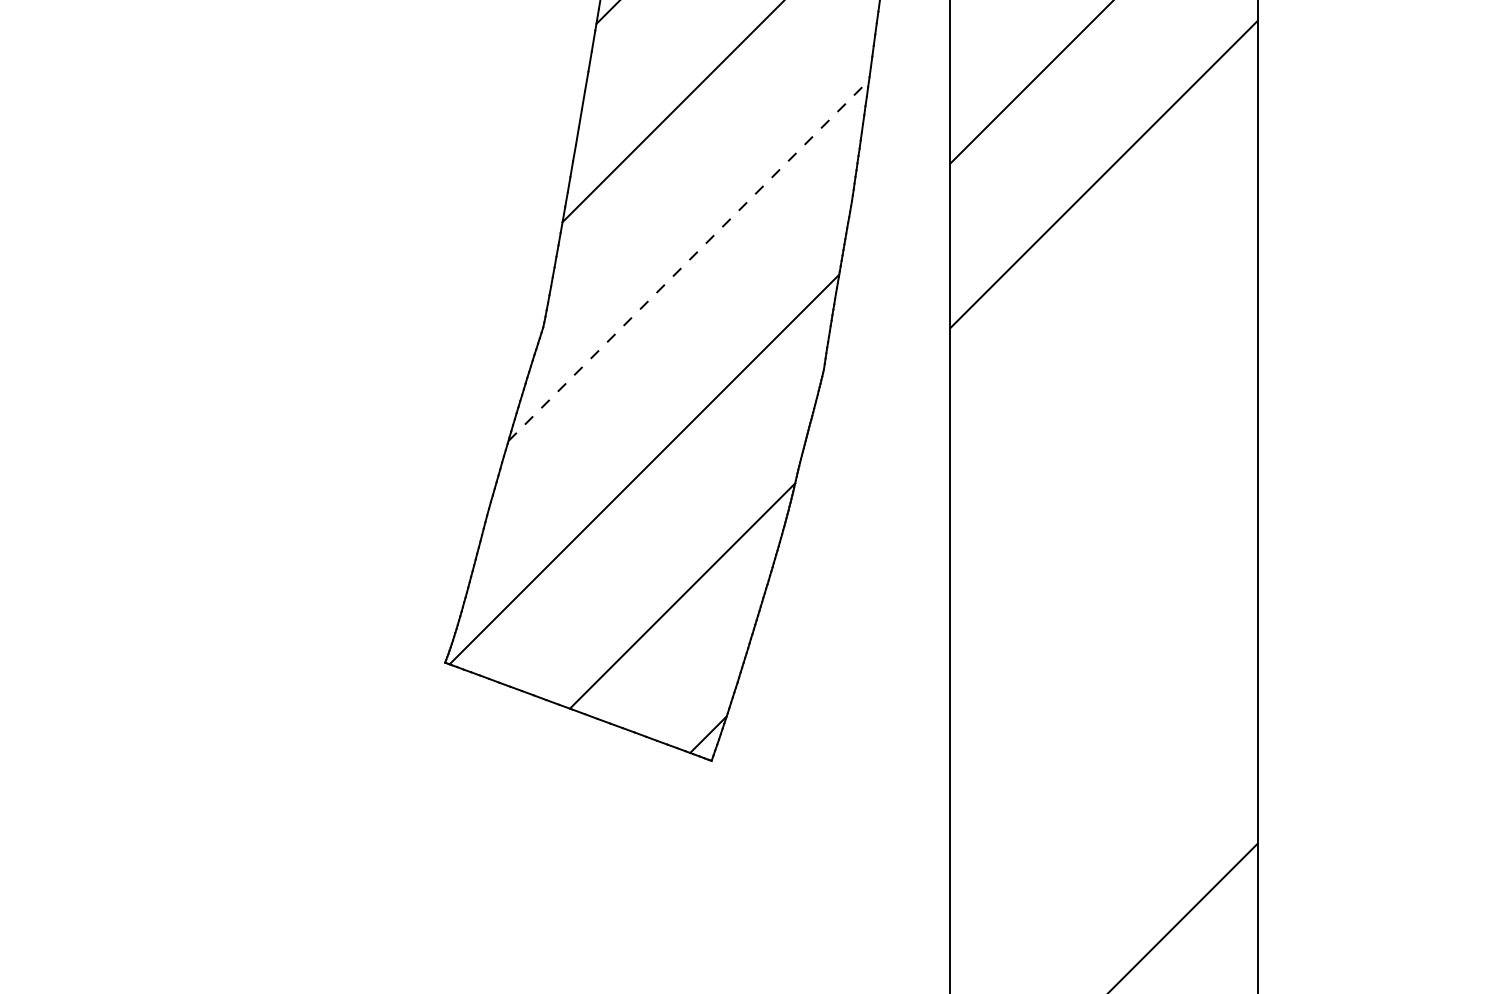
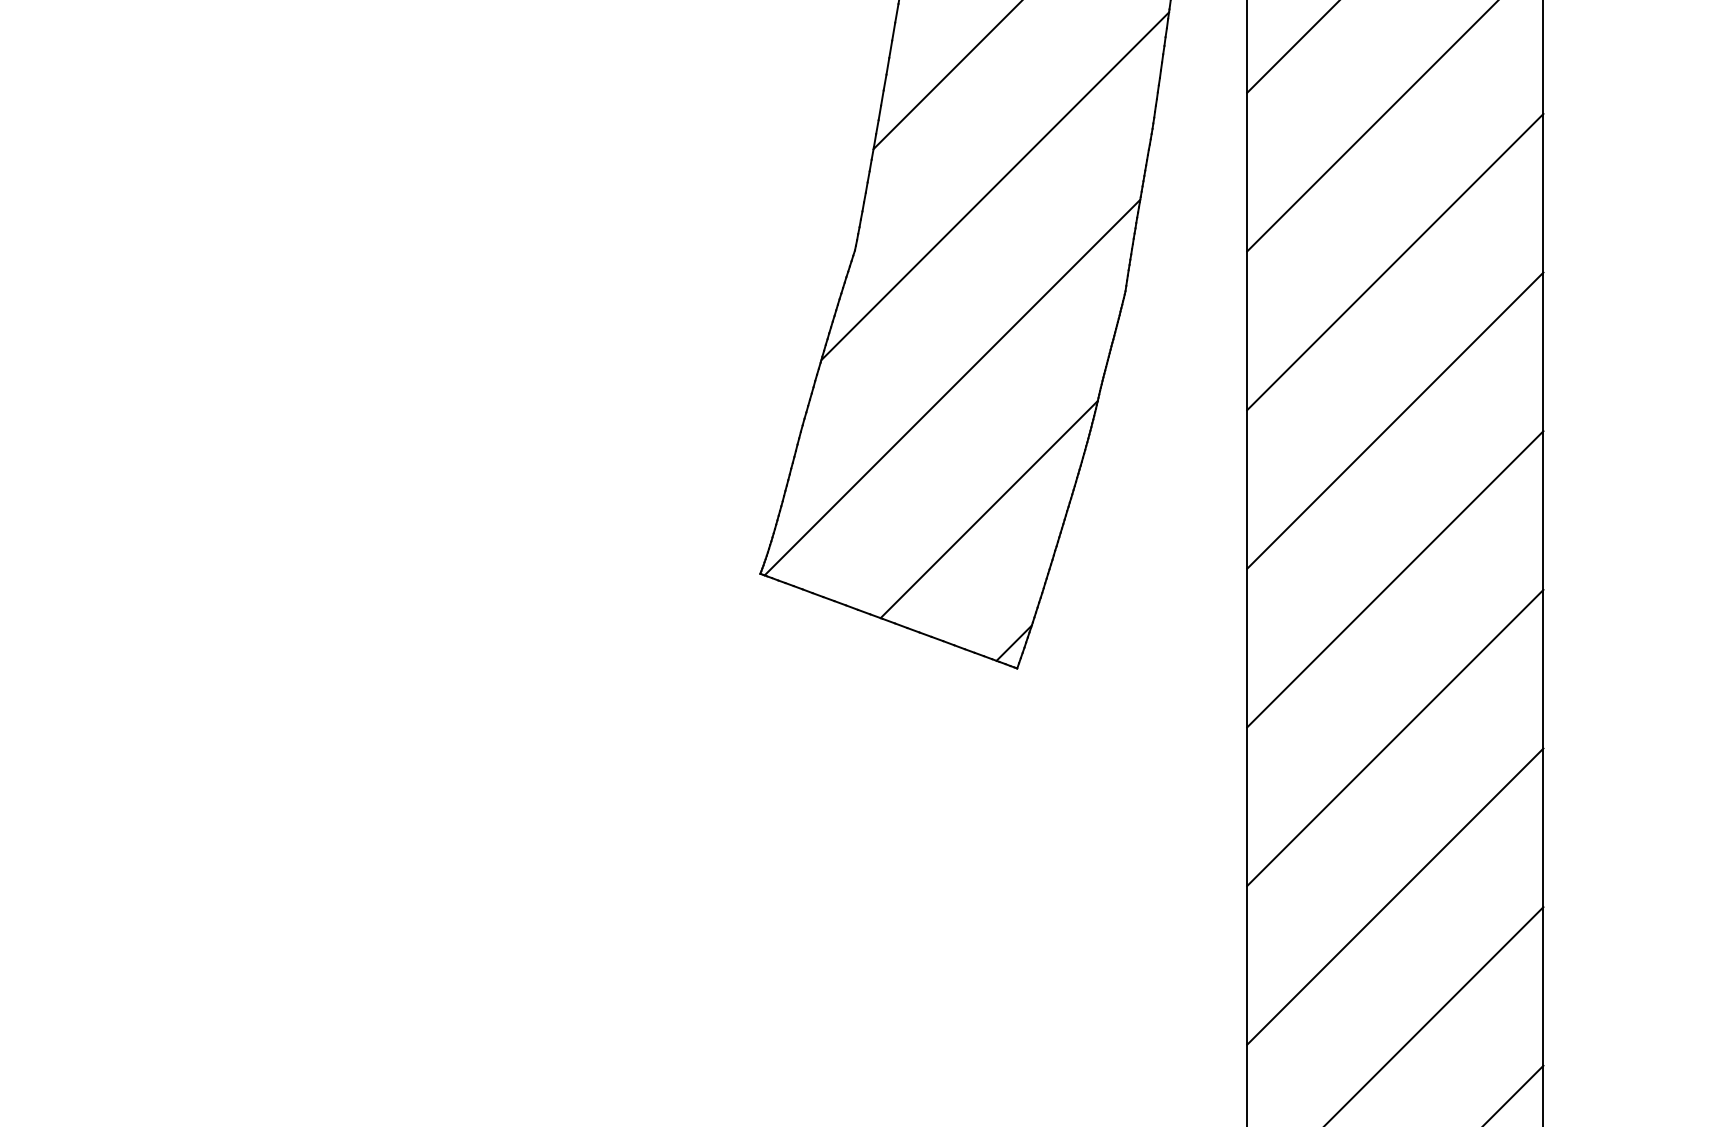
line: (689, 260) -> (995, 186), dashed -> solid
line: (1103, 338) -> (1395, 261), added
line: (1103, 503) -> (1395, 420), added
line: (1103, 668) -> (1395, 579), added
line: (1103, 832) -> (1395, 737), added

